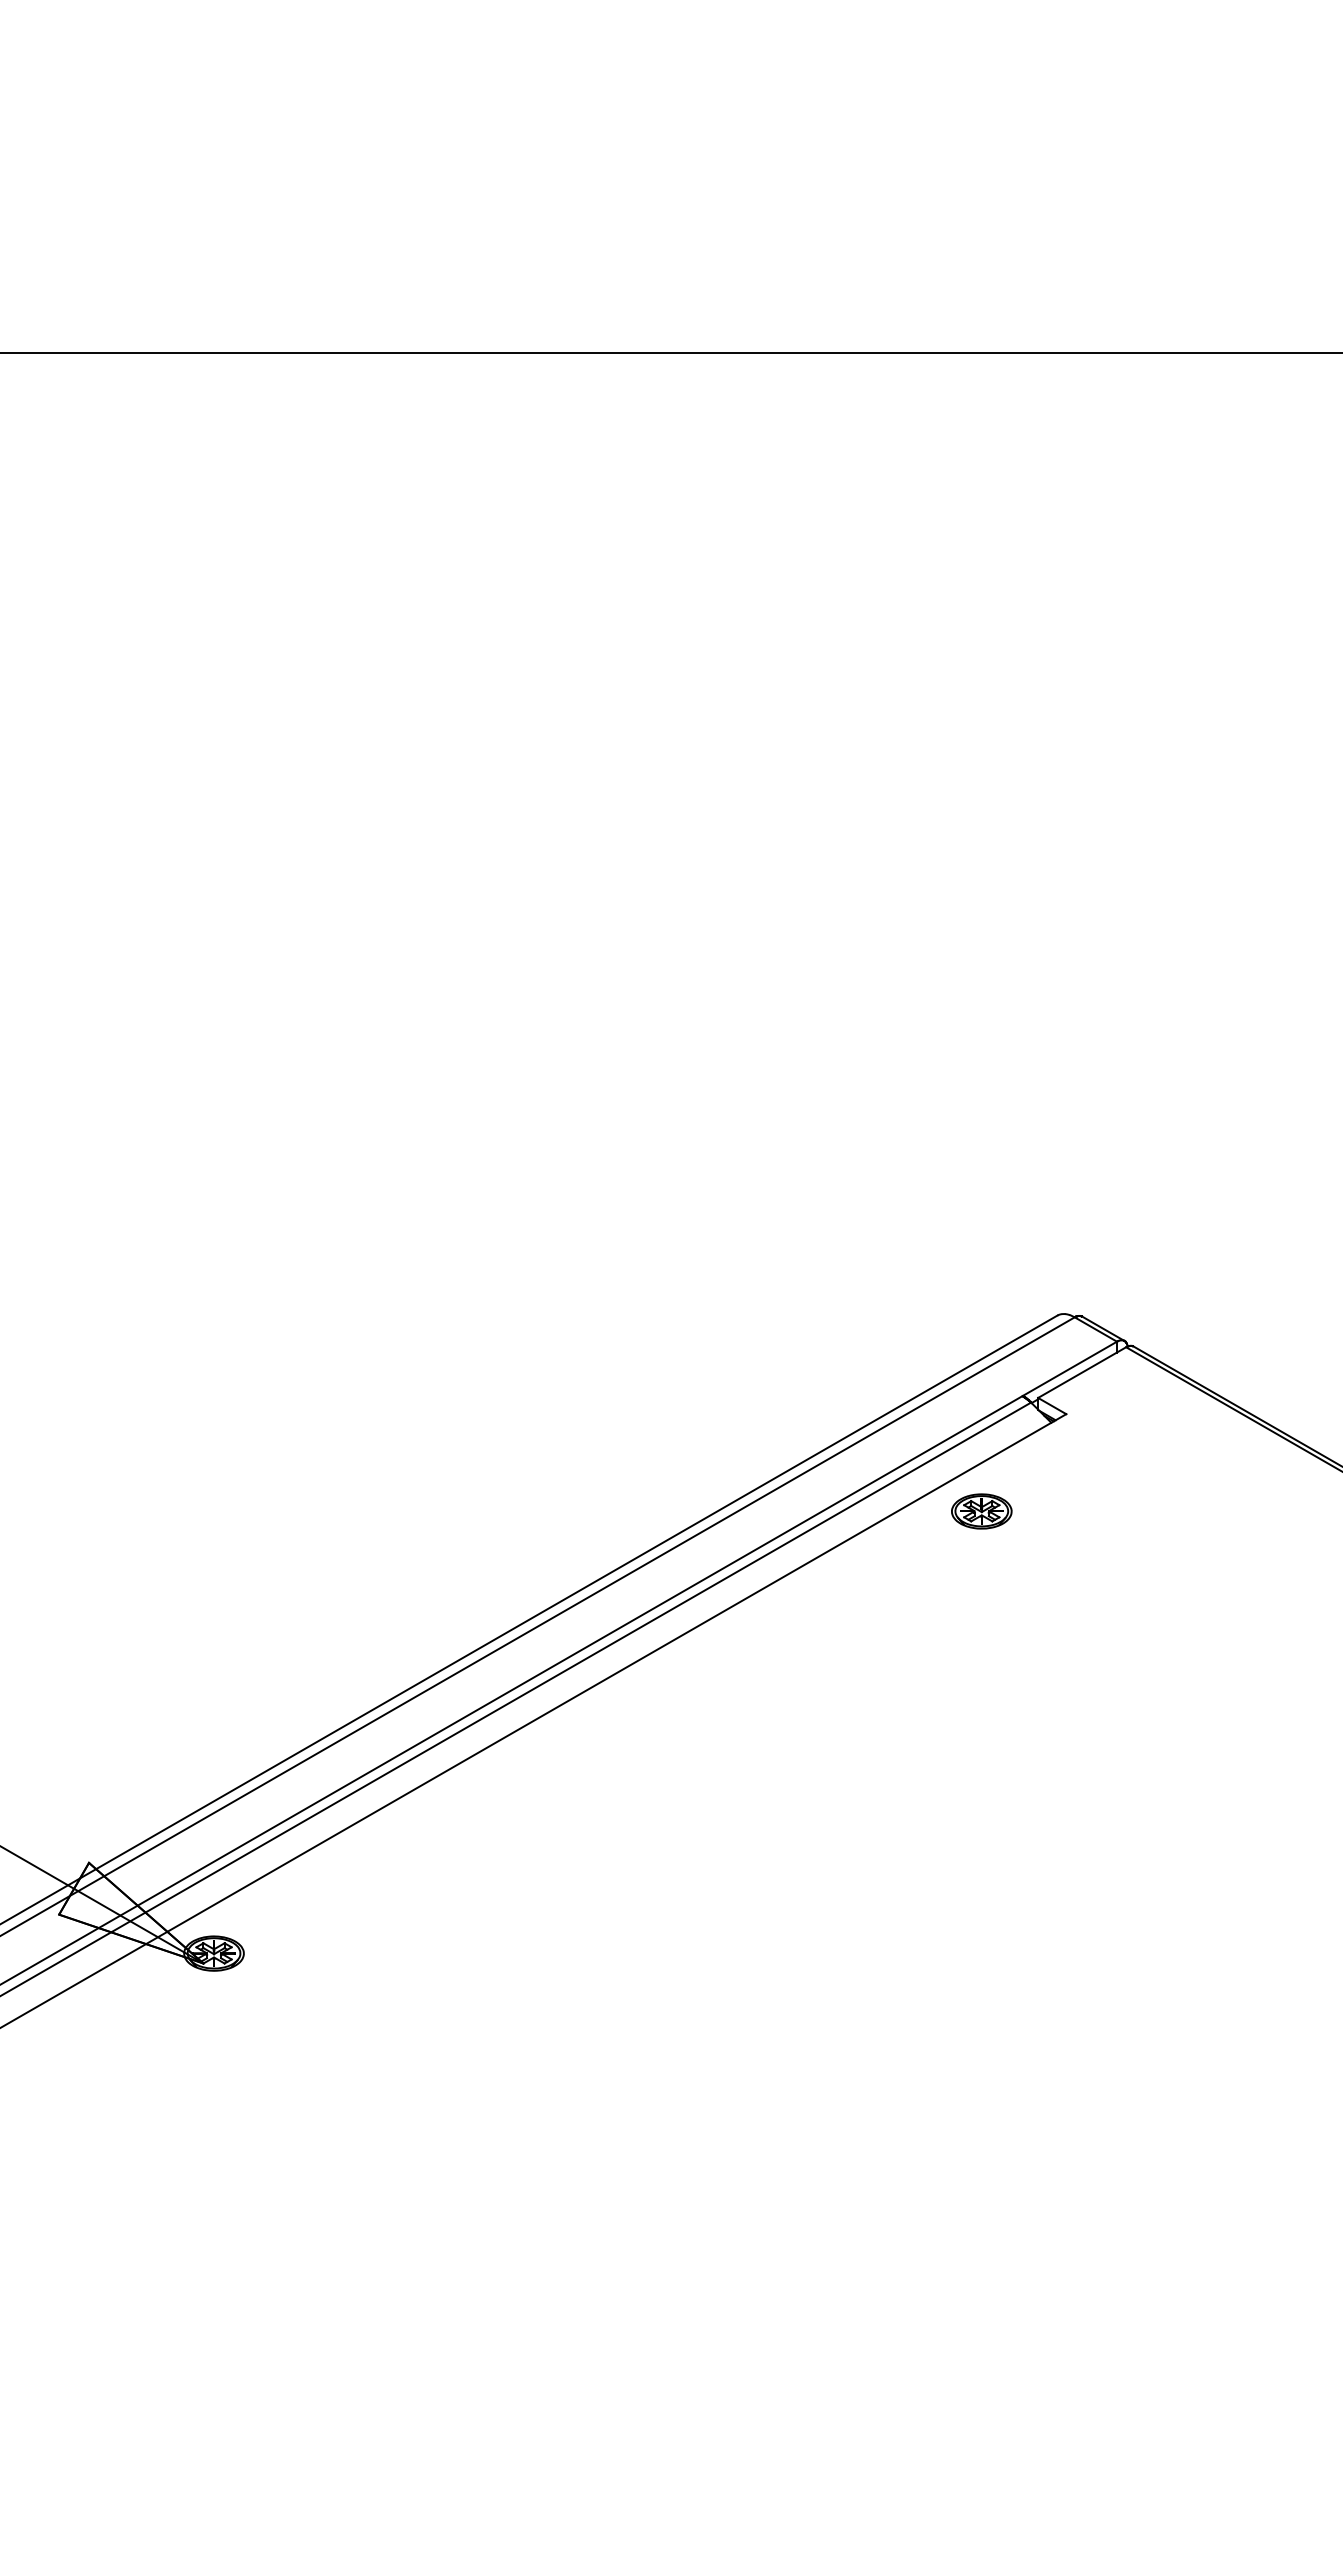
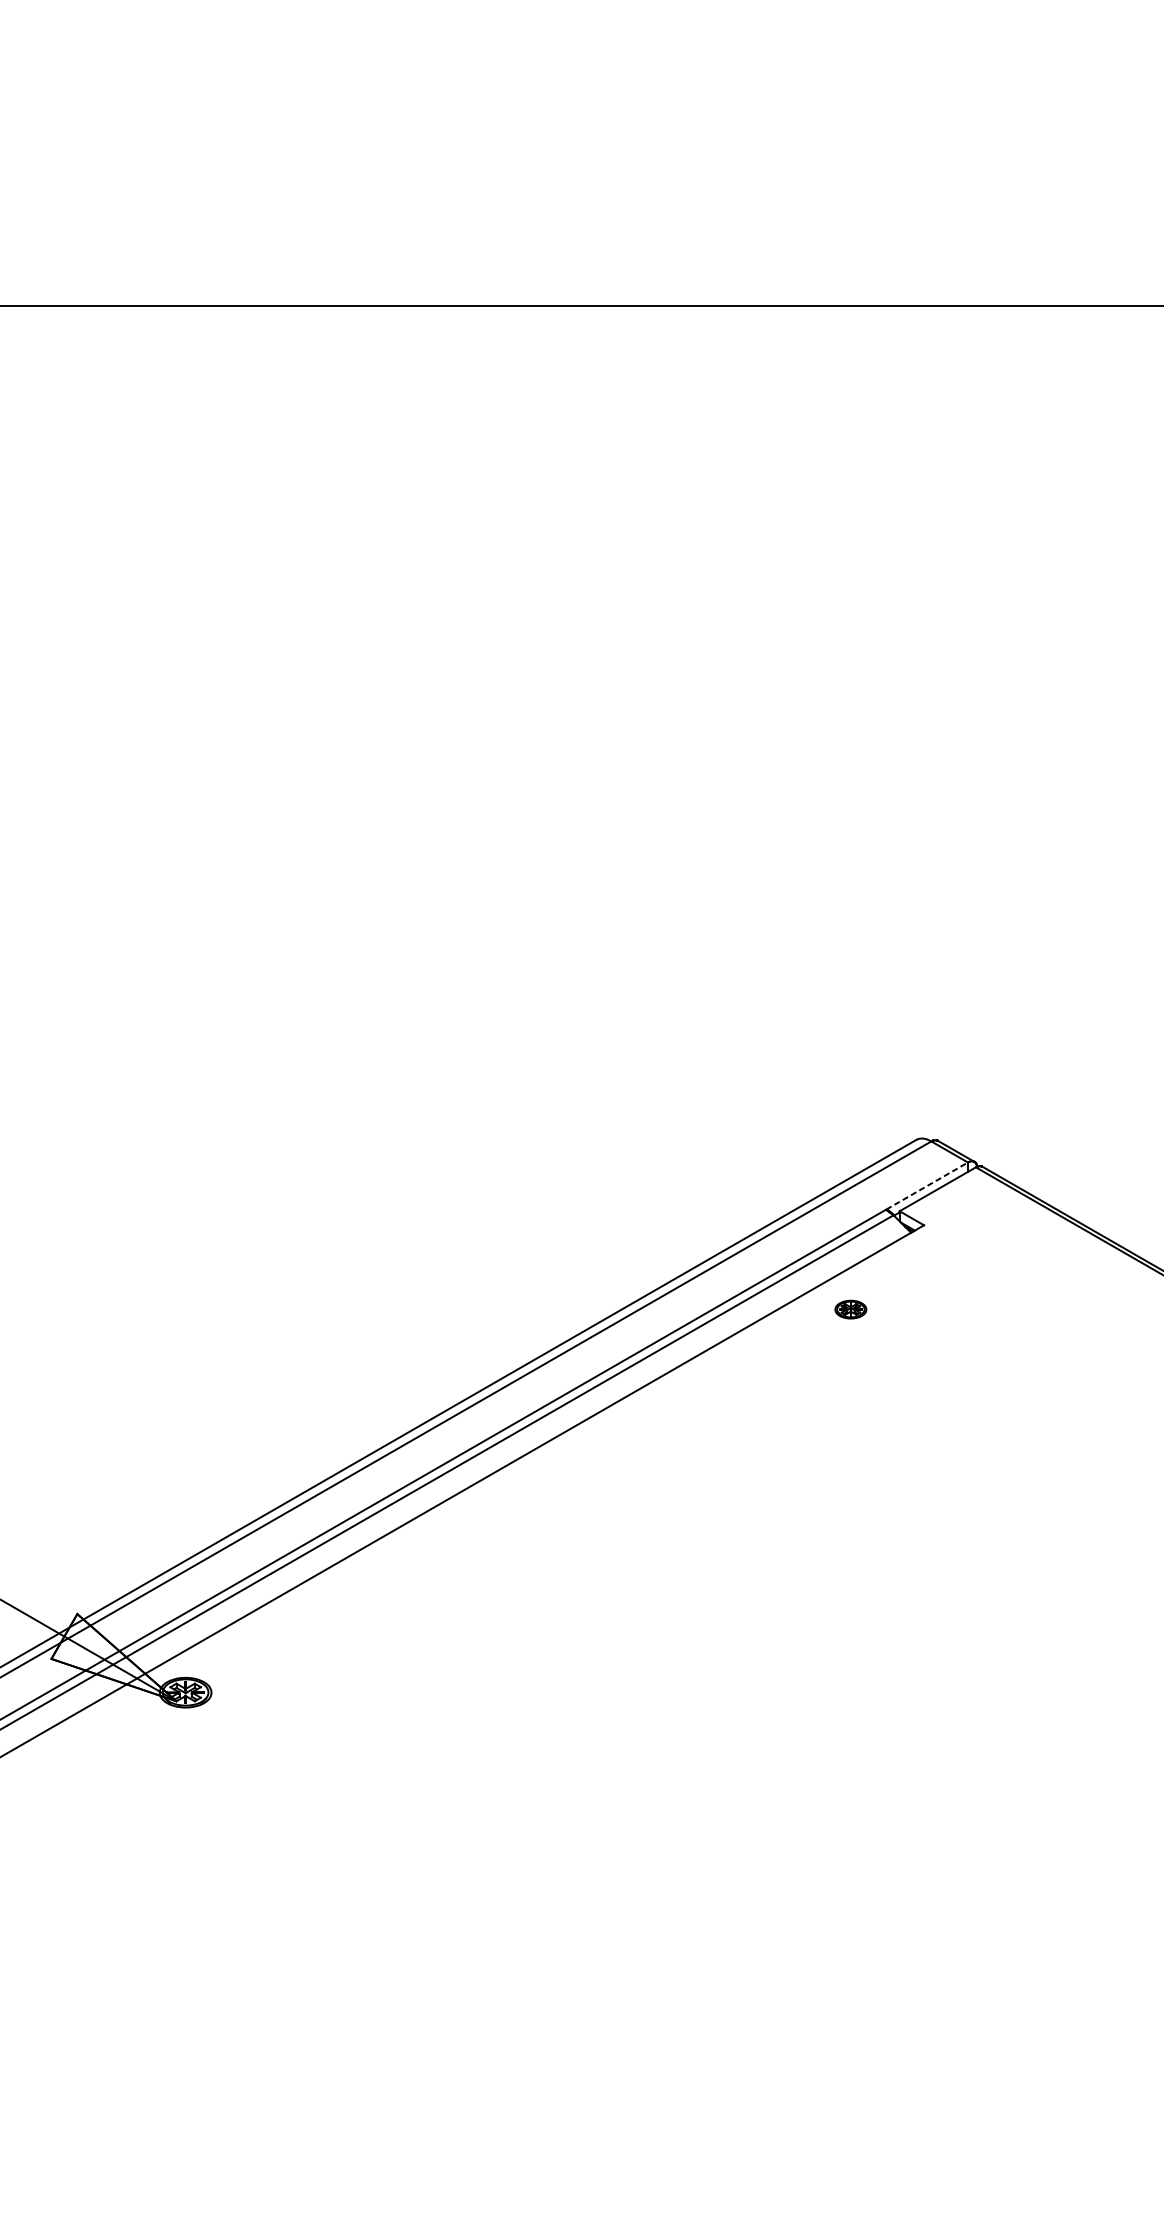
line: (1070, 1368) -> (927, 1185), solid -> dashed
part: (981, 1511) -> (850, 1309), size x0.6

